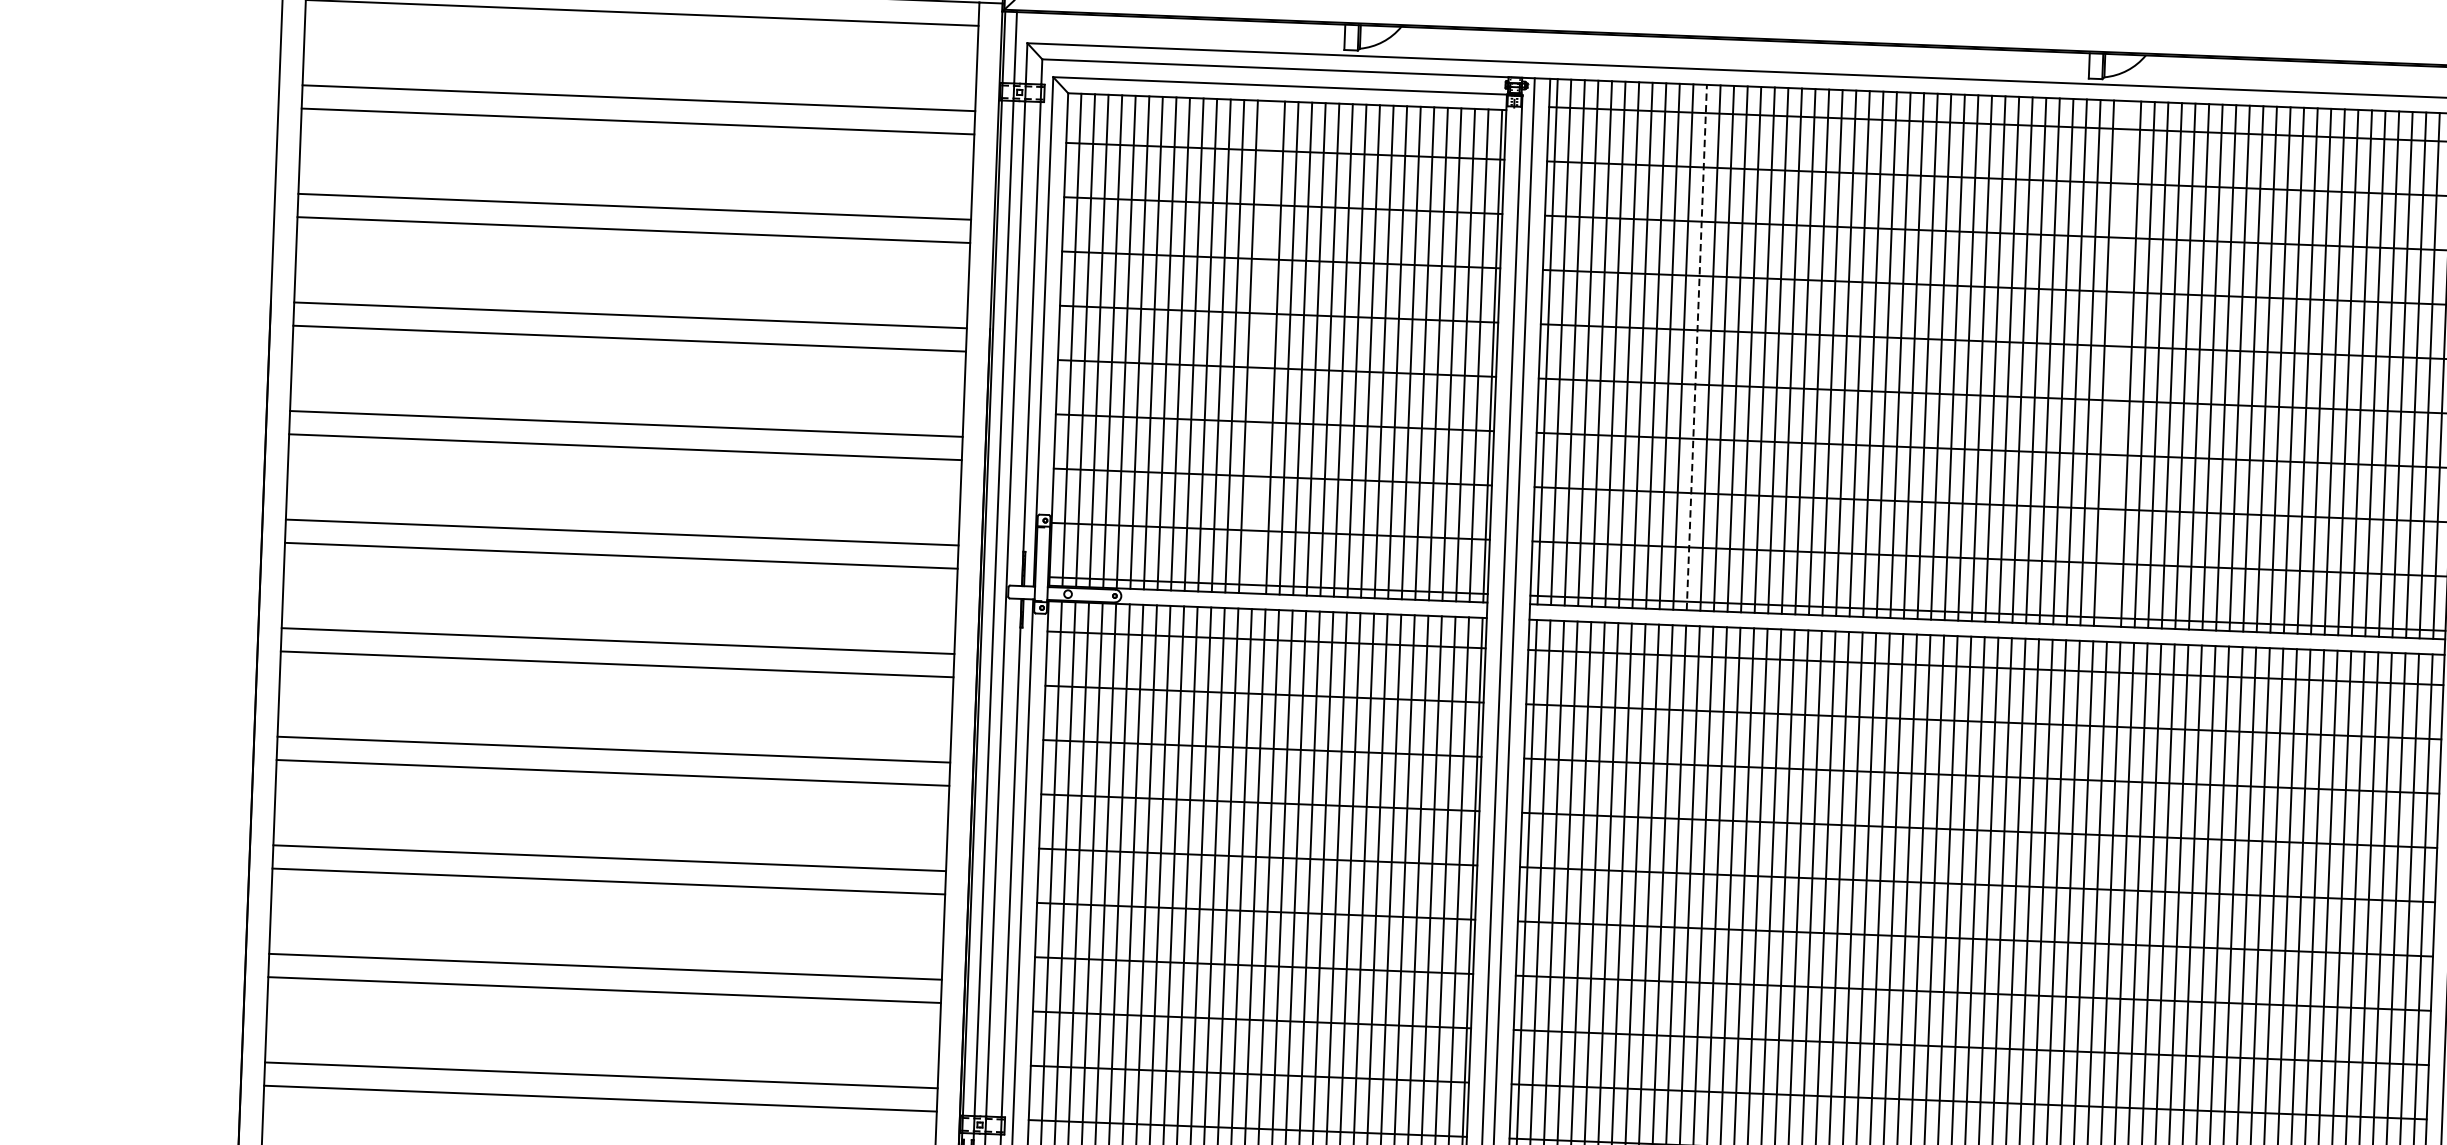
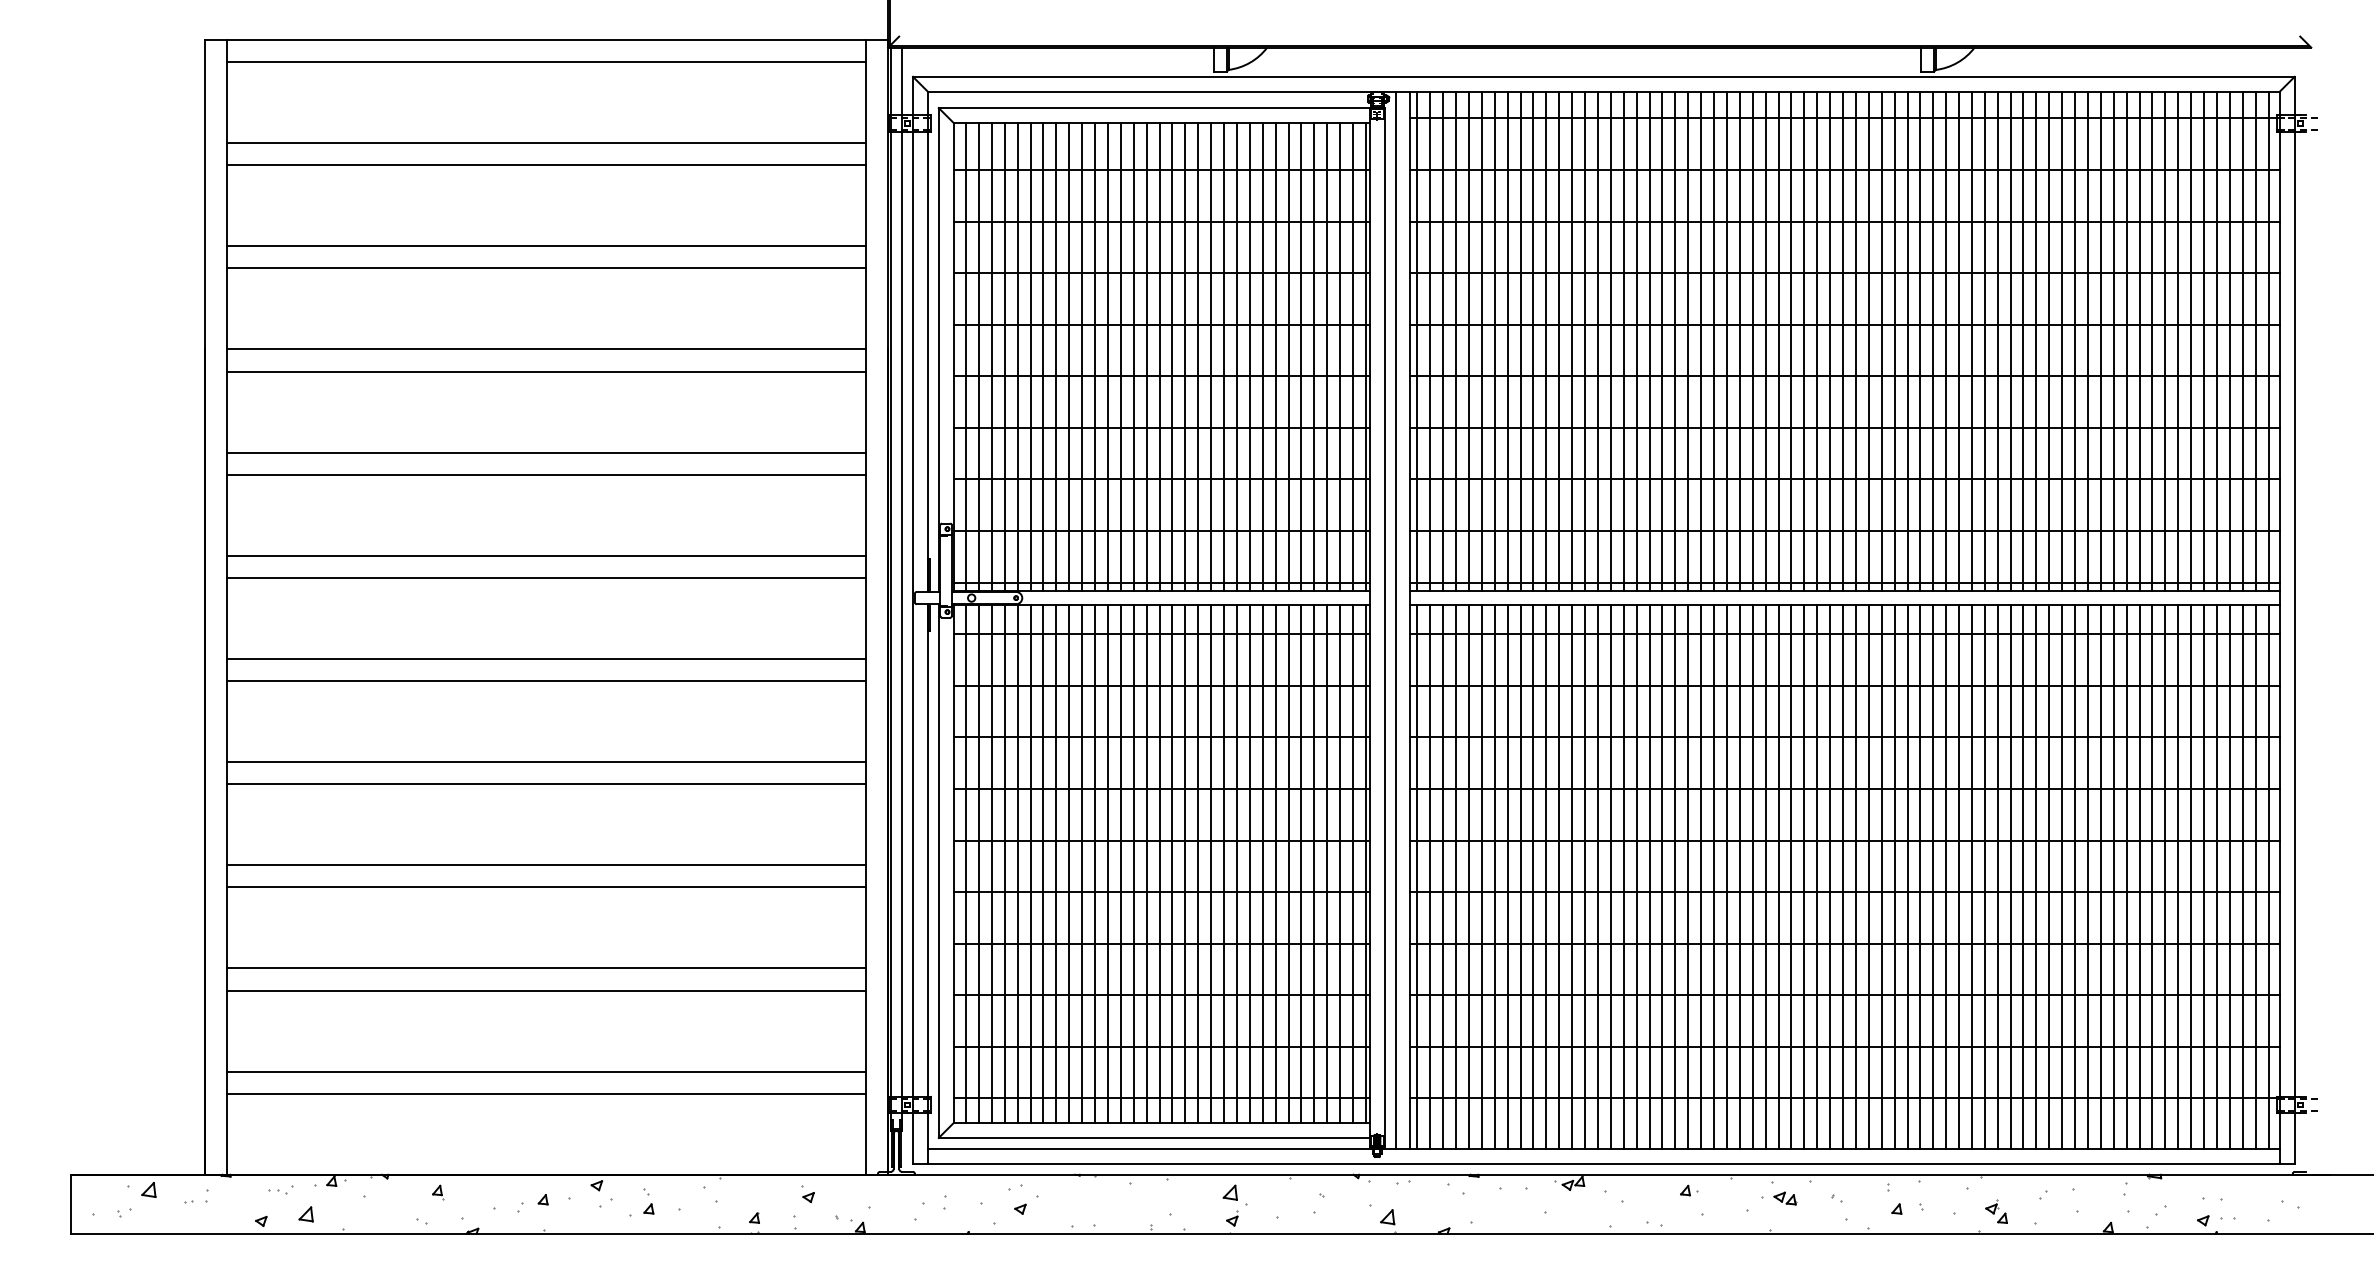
line: (1261, 347) -> (1146, 356), added
line: (1697, 347) -> (1559, 341), dashed -> solid
line: (2118, 363) -> (1959, 340), added

